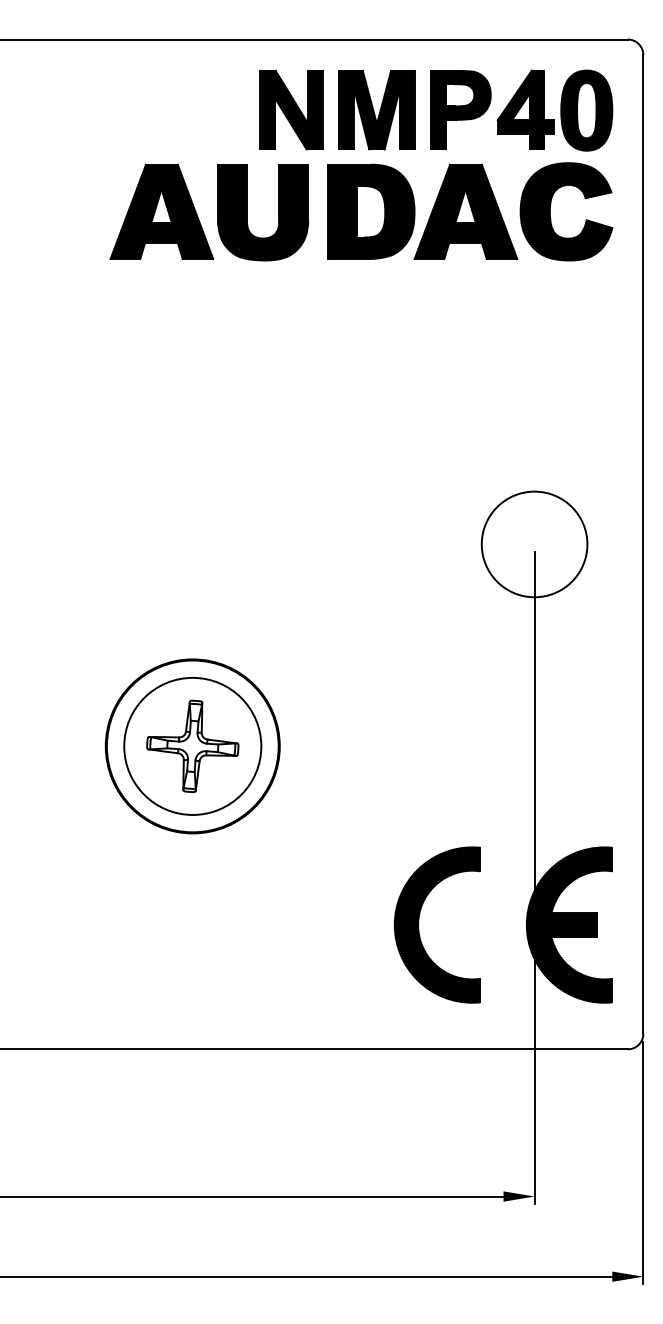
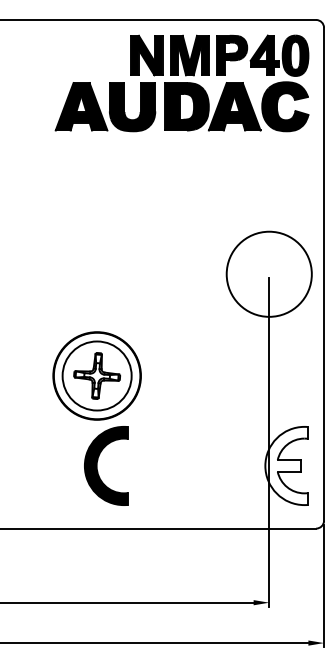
circle: (533, 542) -> (268, 273), size x1.6
part: (419, 924) -> (97, 465), moved
fill: (568, 924) -> (286, 465), removed

